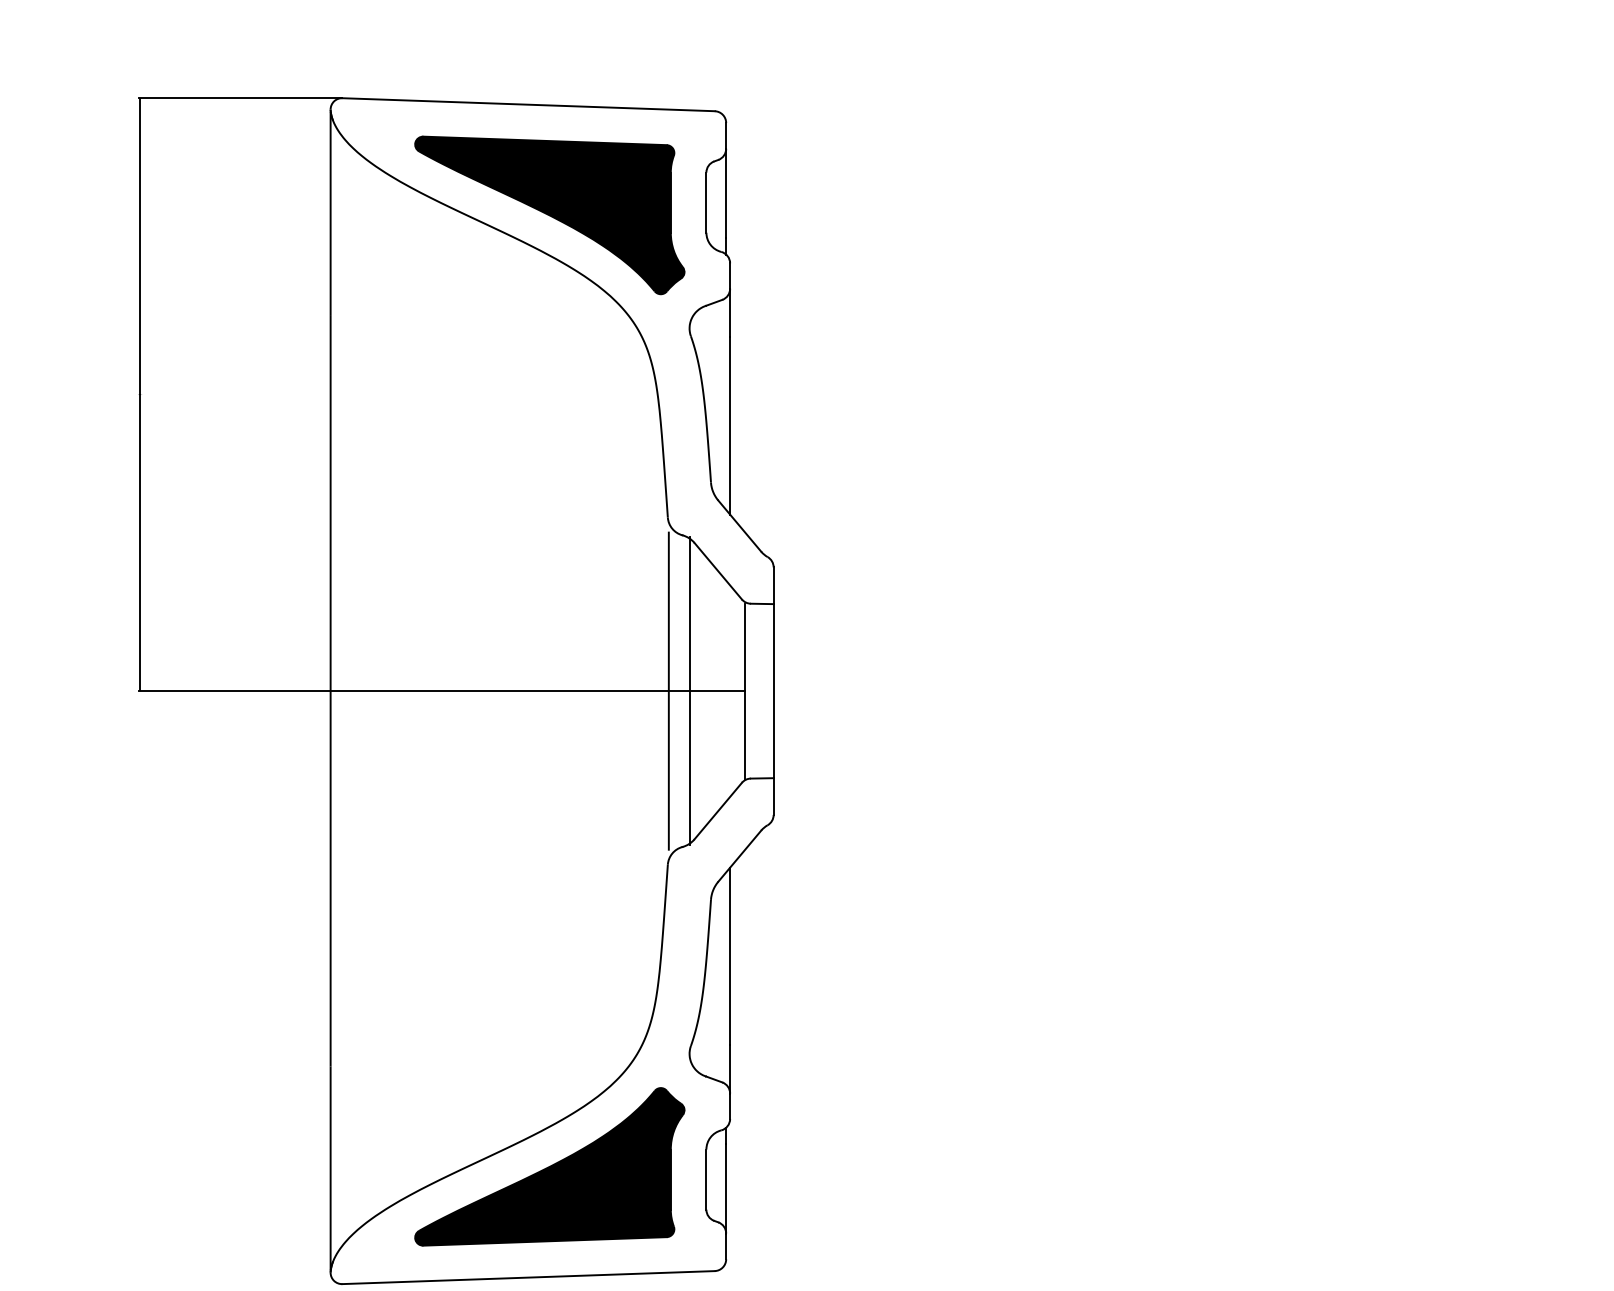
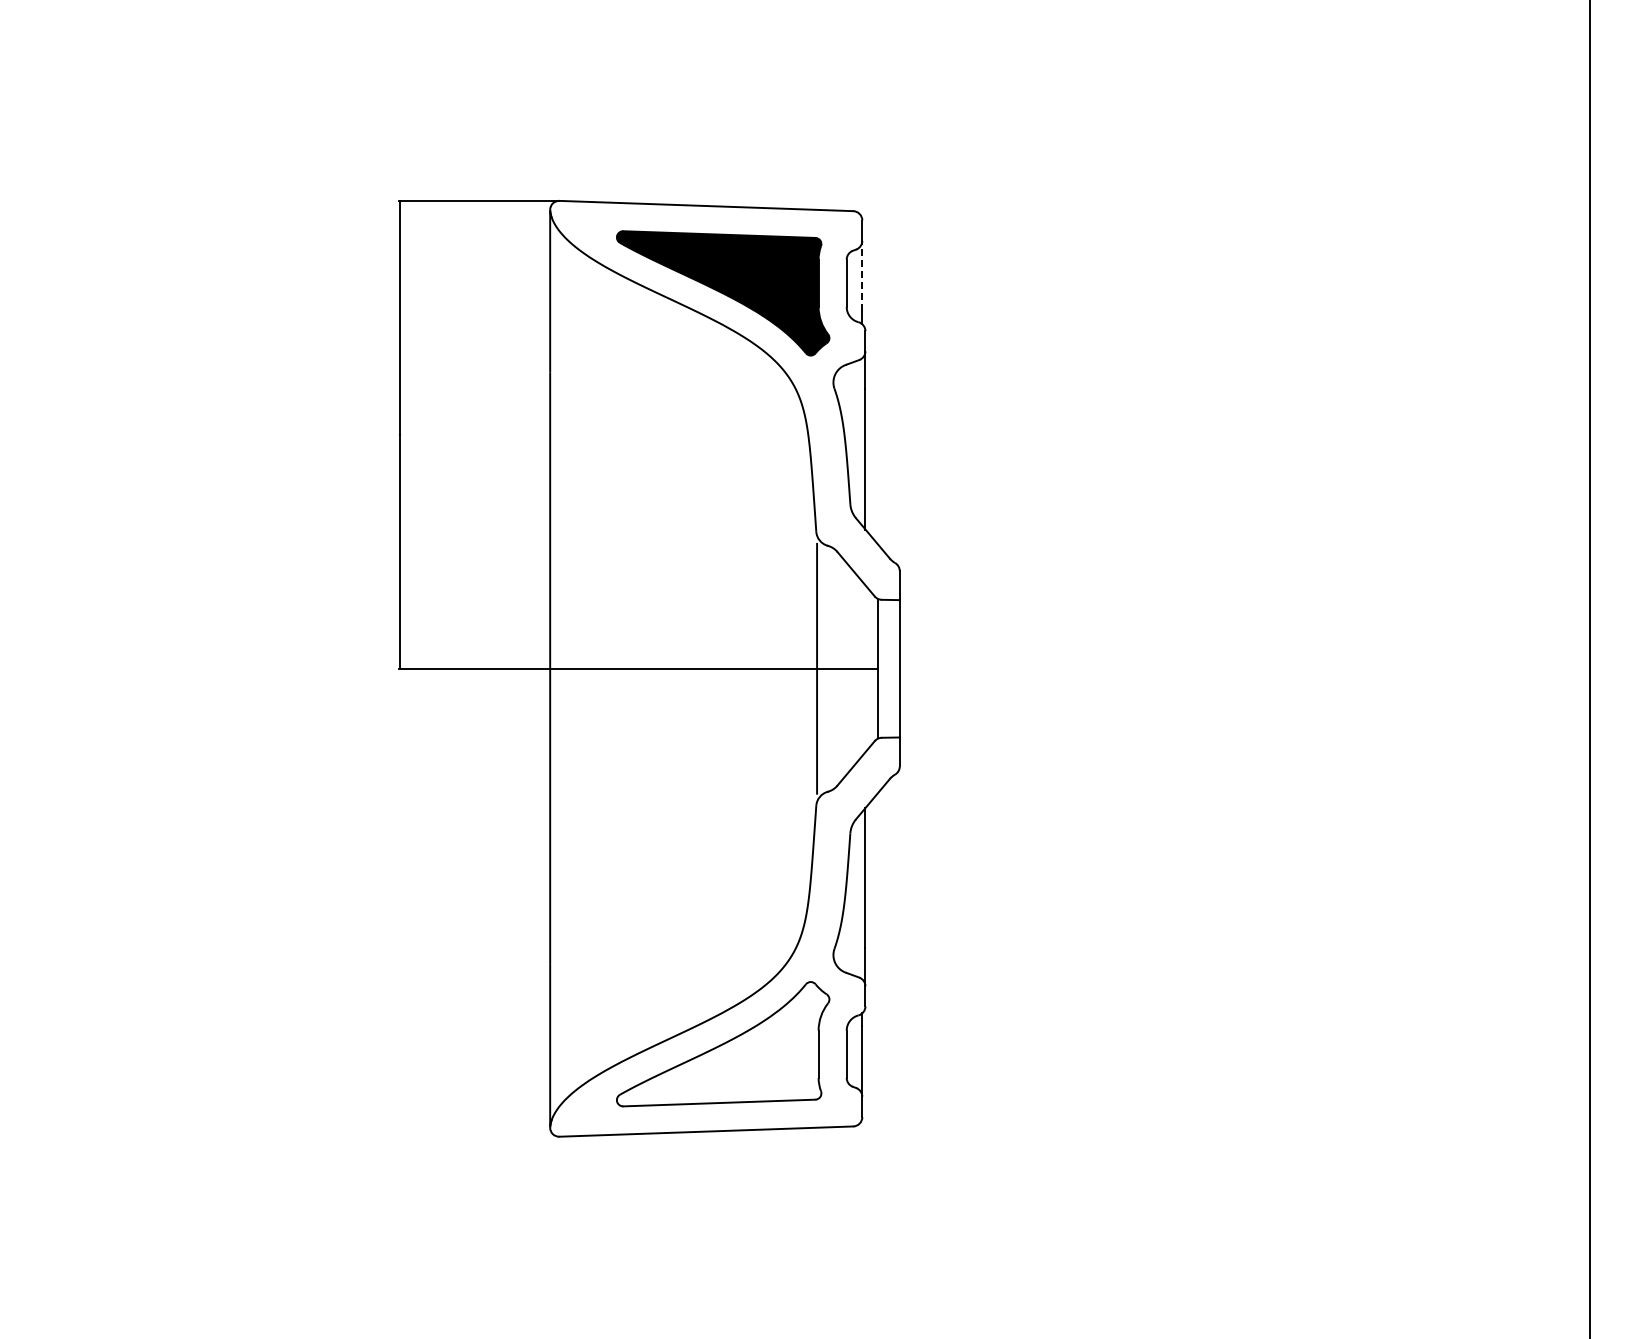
line: (726, 192) -> (862, 275), solid -> dashed
line: (689, 690) -> (833, 668), removed
fill: (548, 1167) -> (722, 1044), removed

